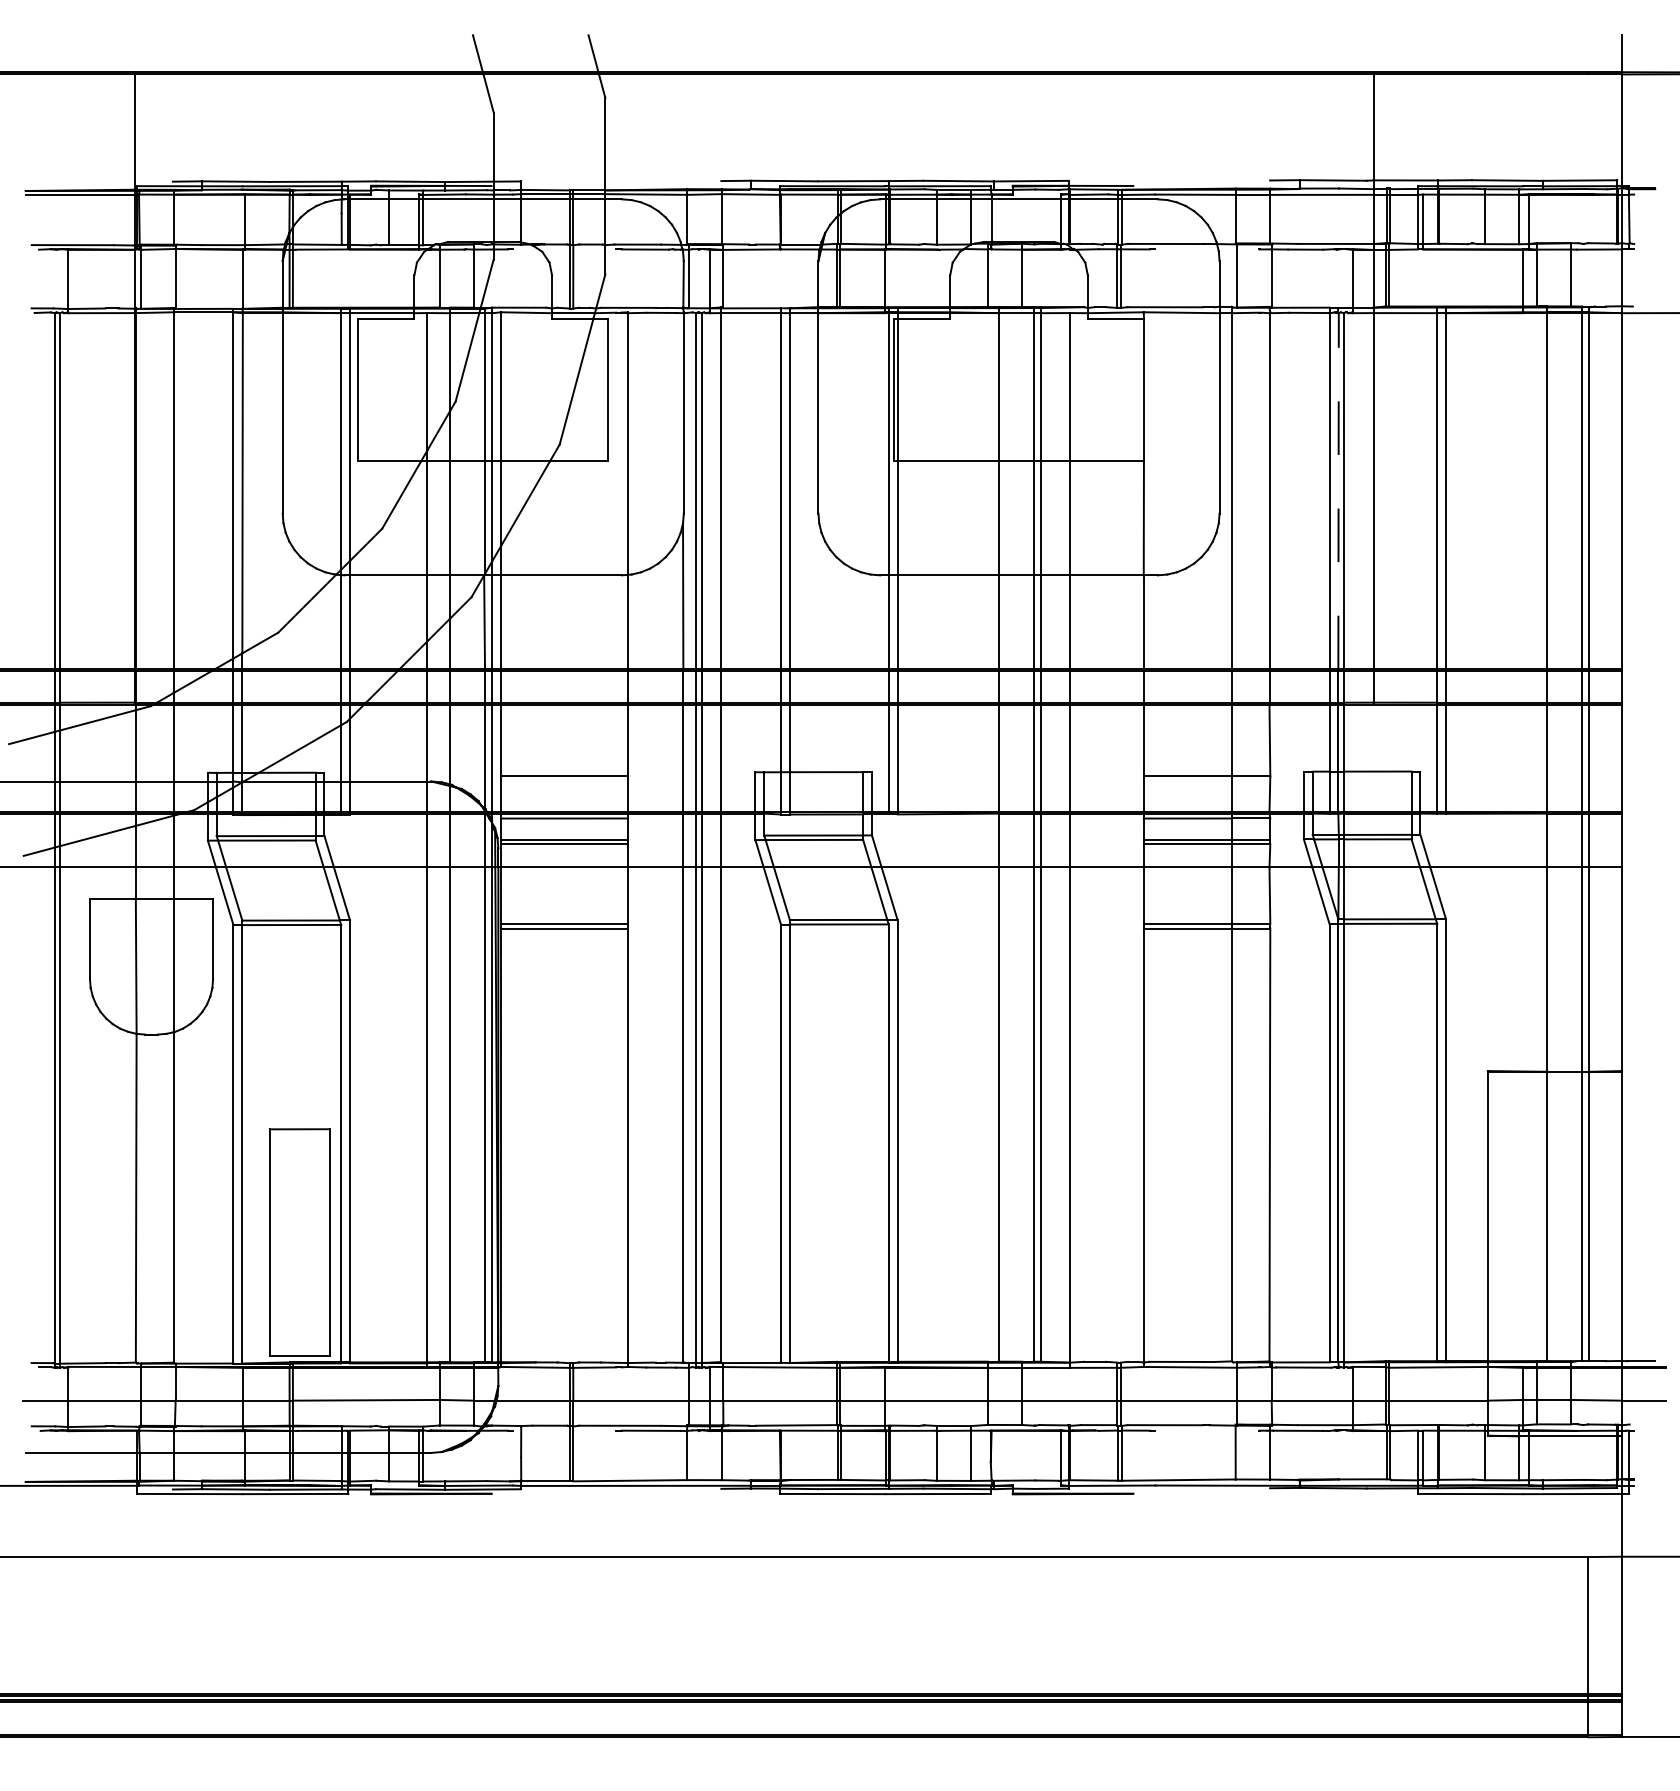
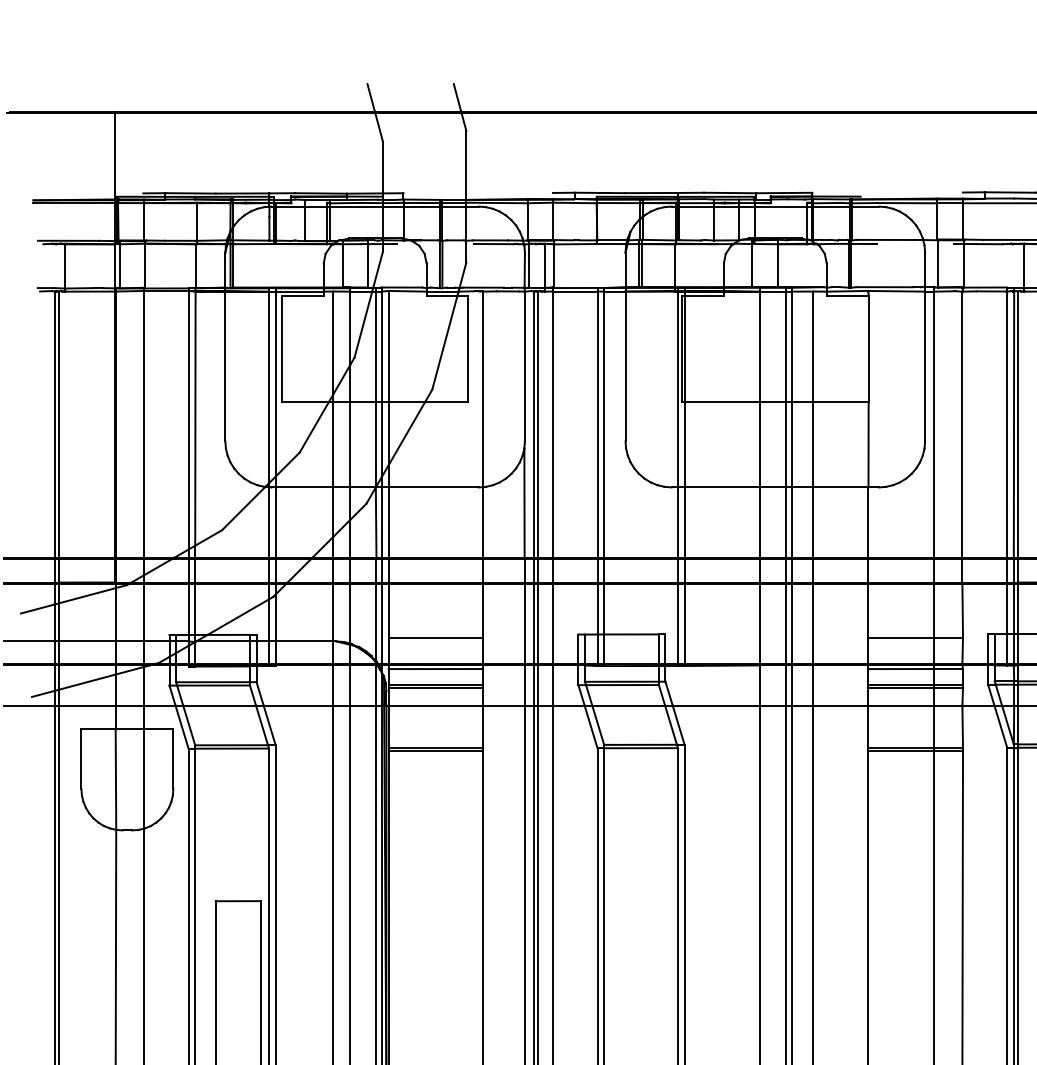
line: (1338, 490) -> (1013, 424), dashed -> solid

